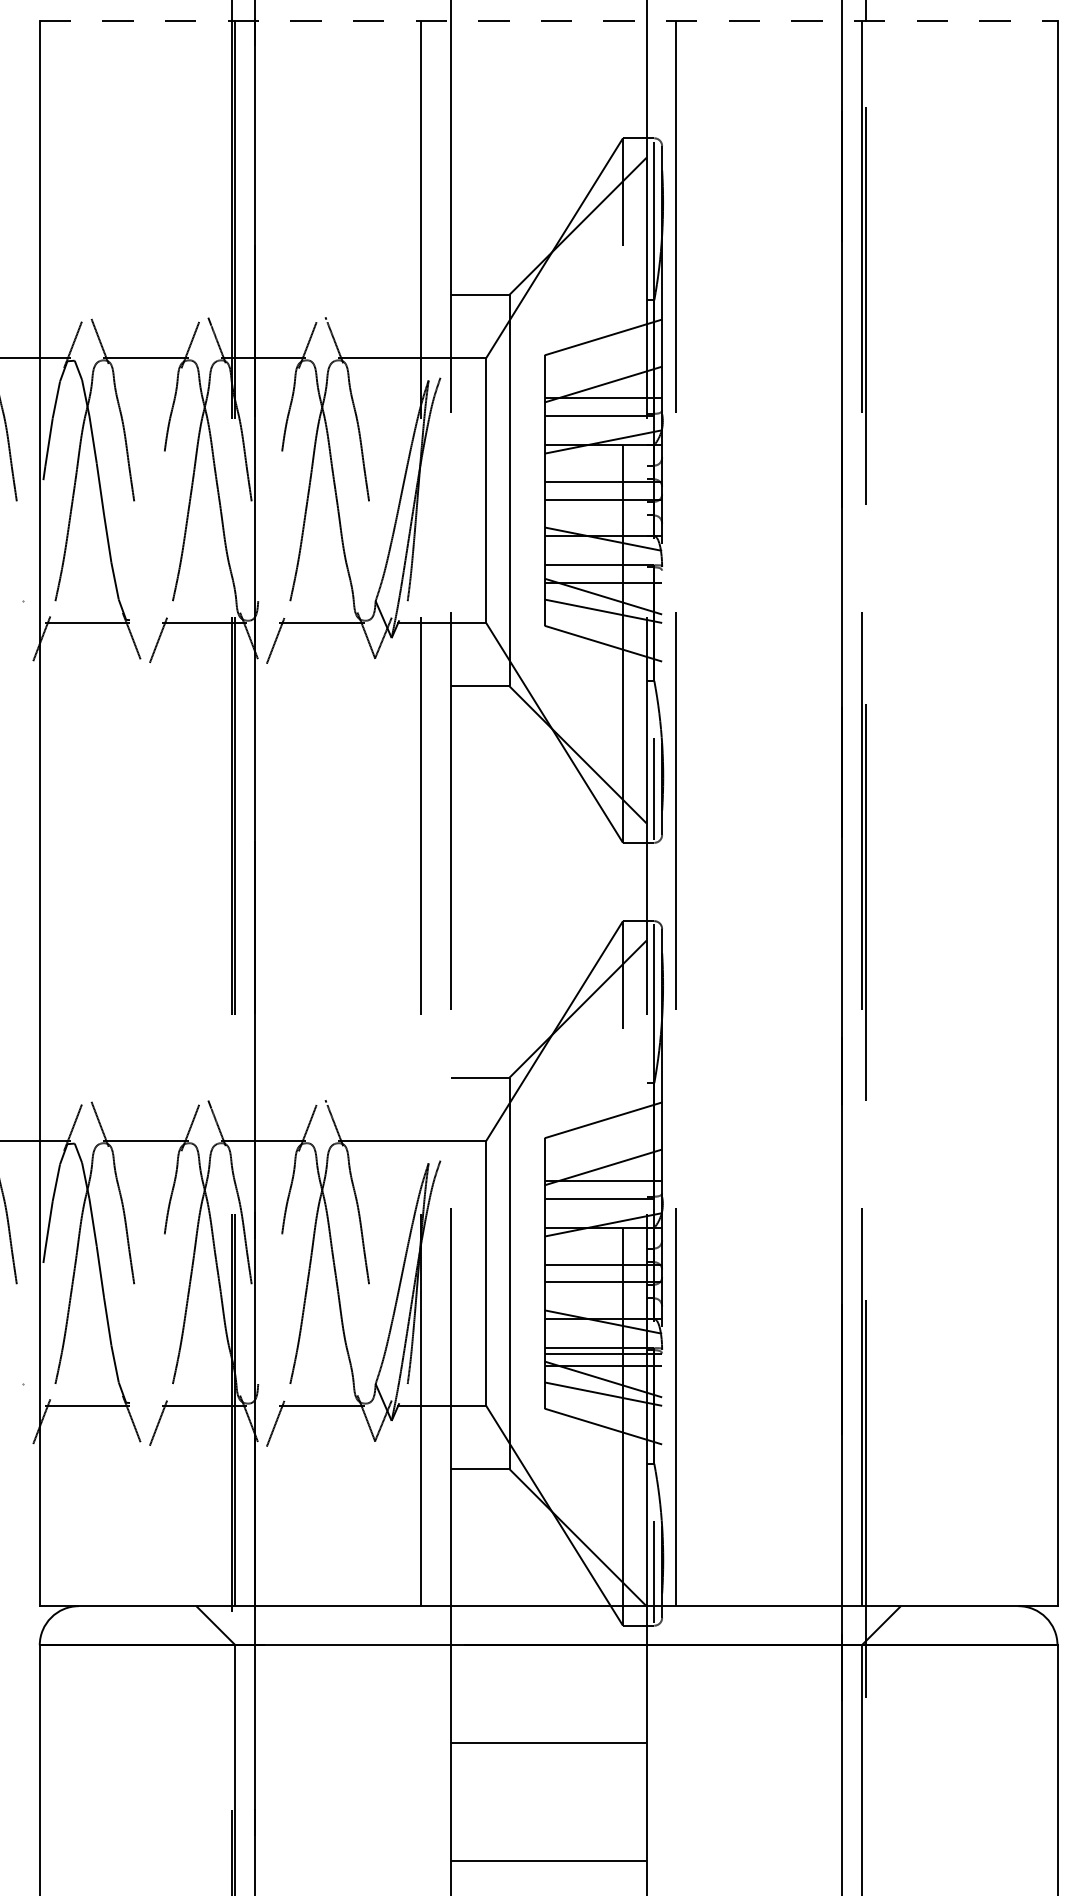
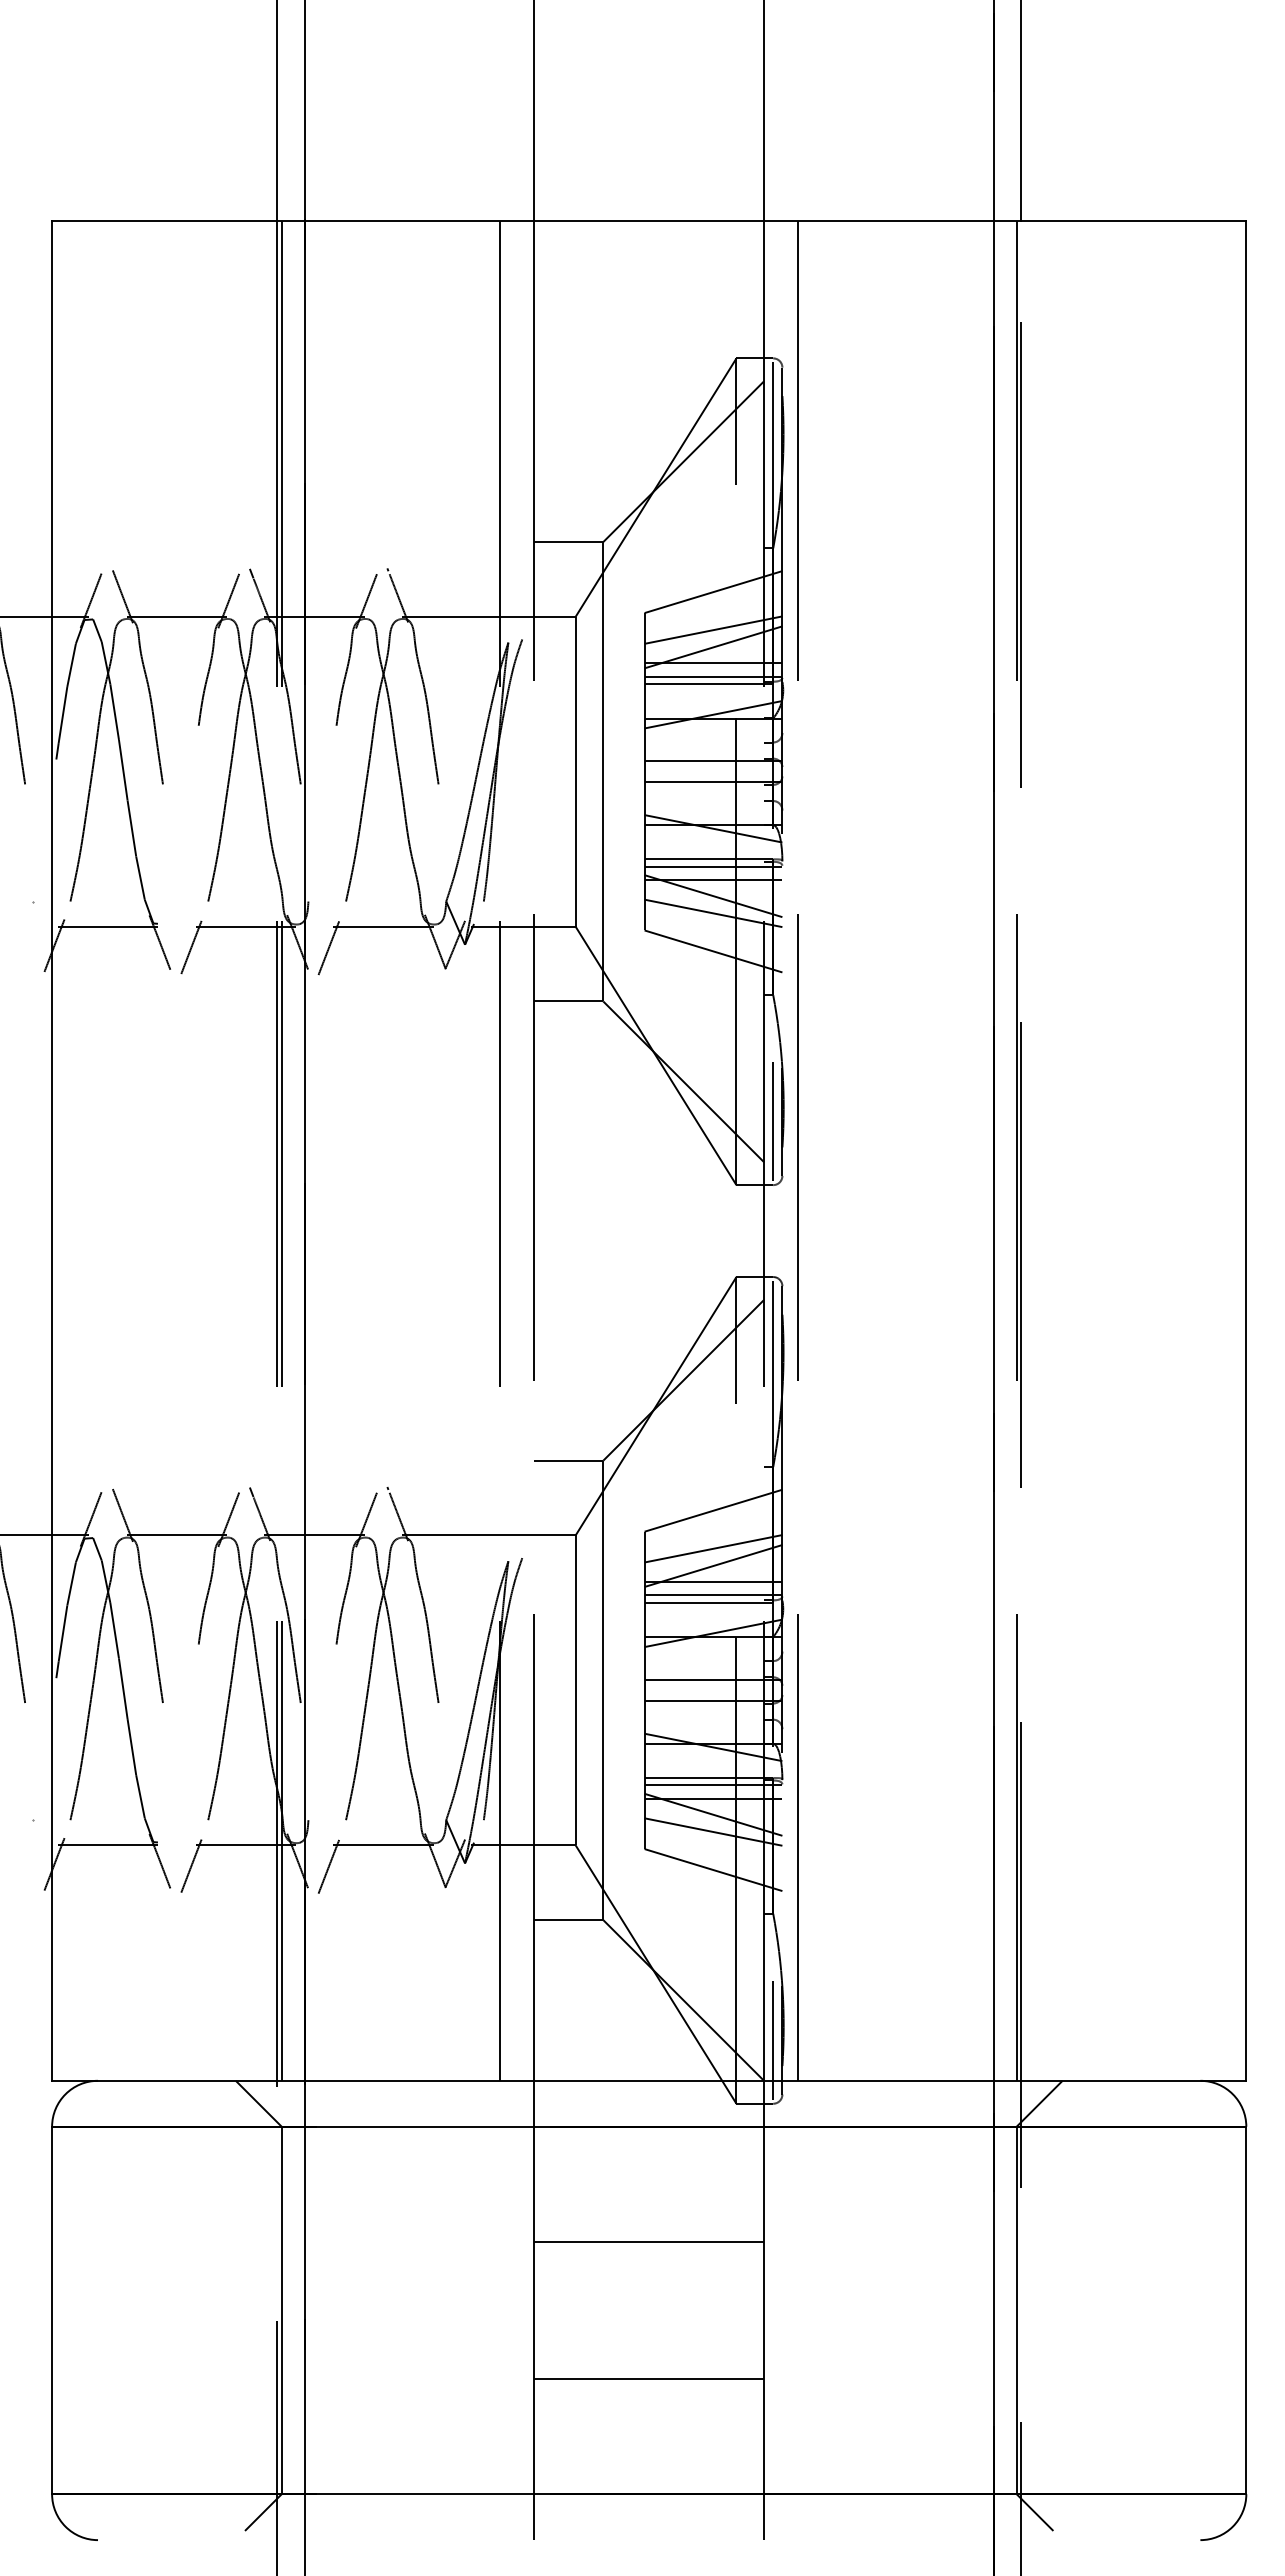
line: (548, 20) -> (649, 220), dashed -> solid
line: (603, 369) -> (713, 629), added
line: (603, 409) -> (713, 676), added
line: (603, 571) -> (713, 866), added
line: (603, 1152) -> (713, 1548), added
line: (603, 1192) -> (713, 1595), added

